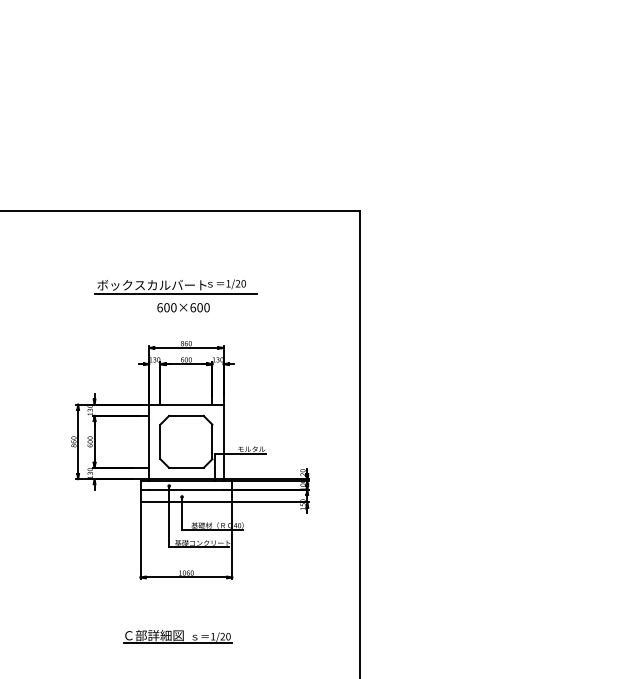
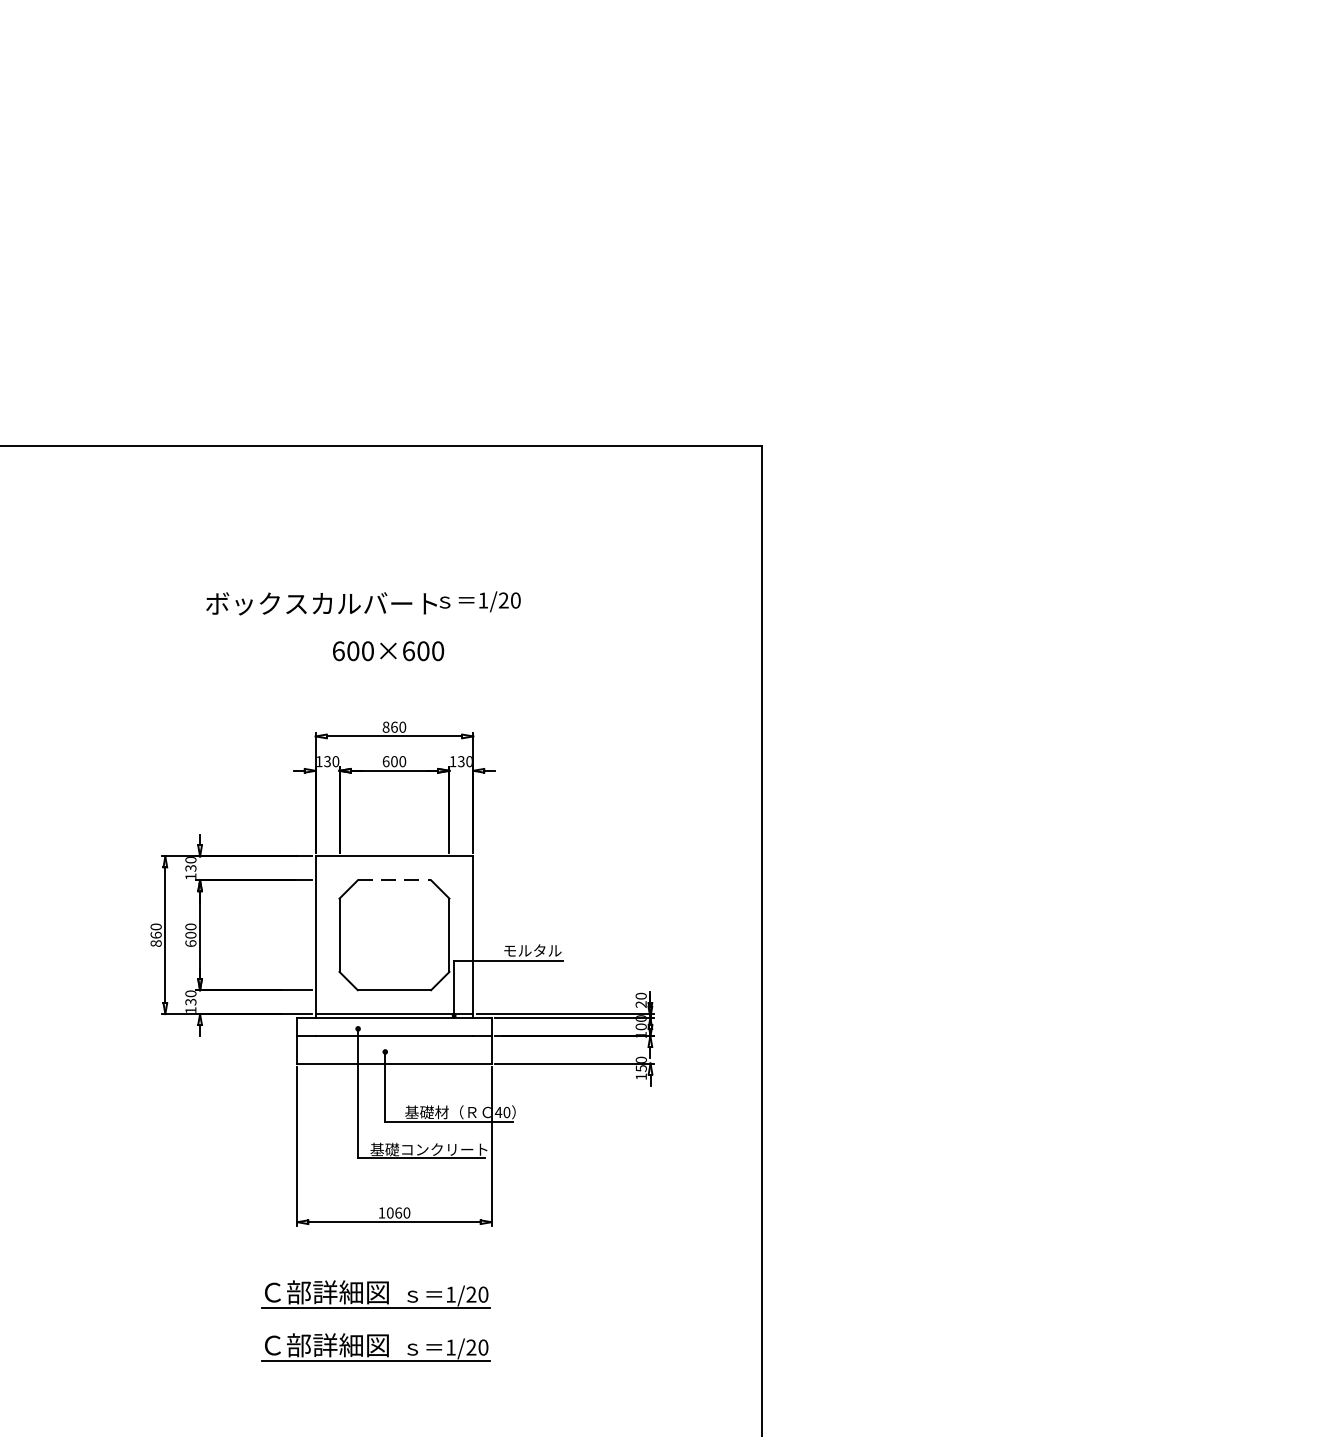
line: (175, 294) -> (371, 623), removed
line: (186, 415) -> (394, 879), solid -> dashed
part: (177, 611) -> (375, 1294), added

